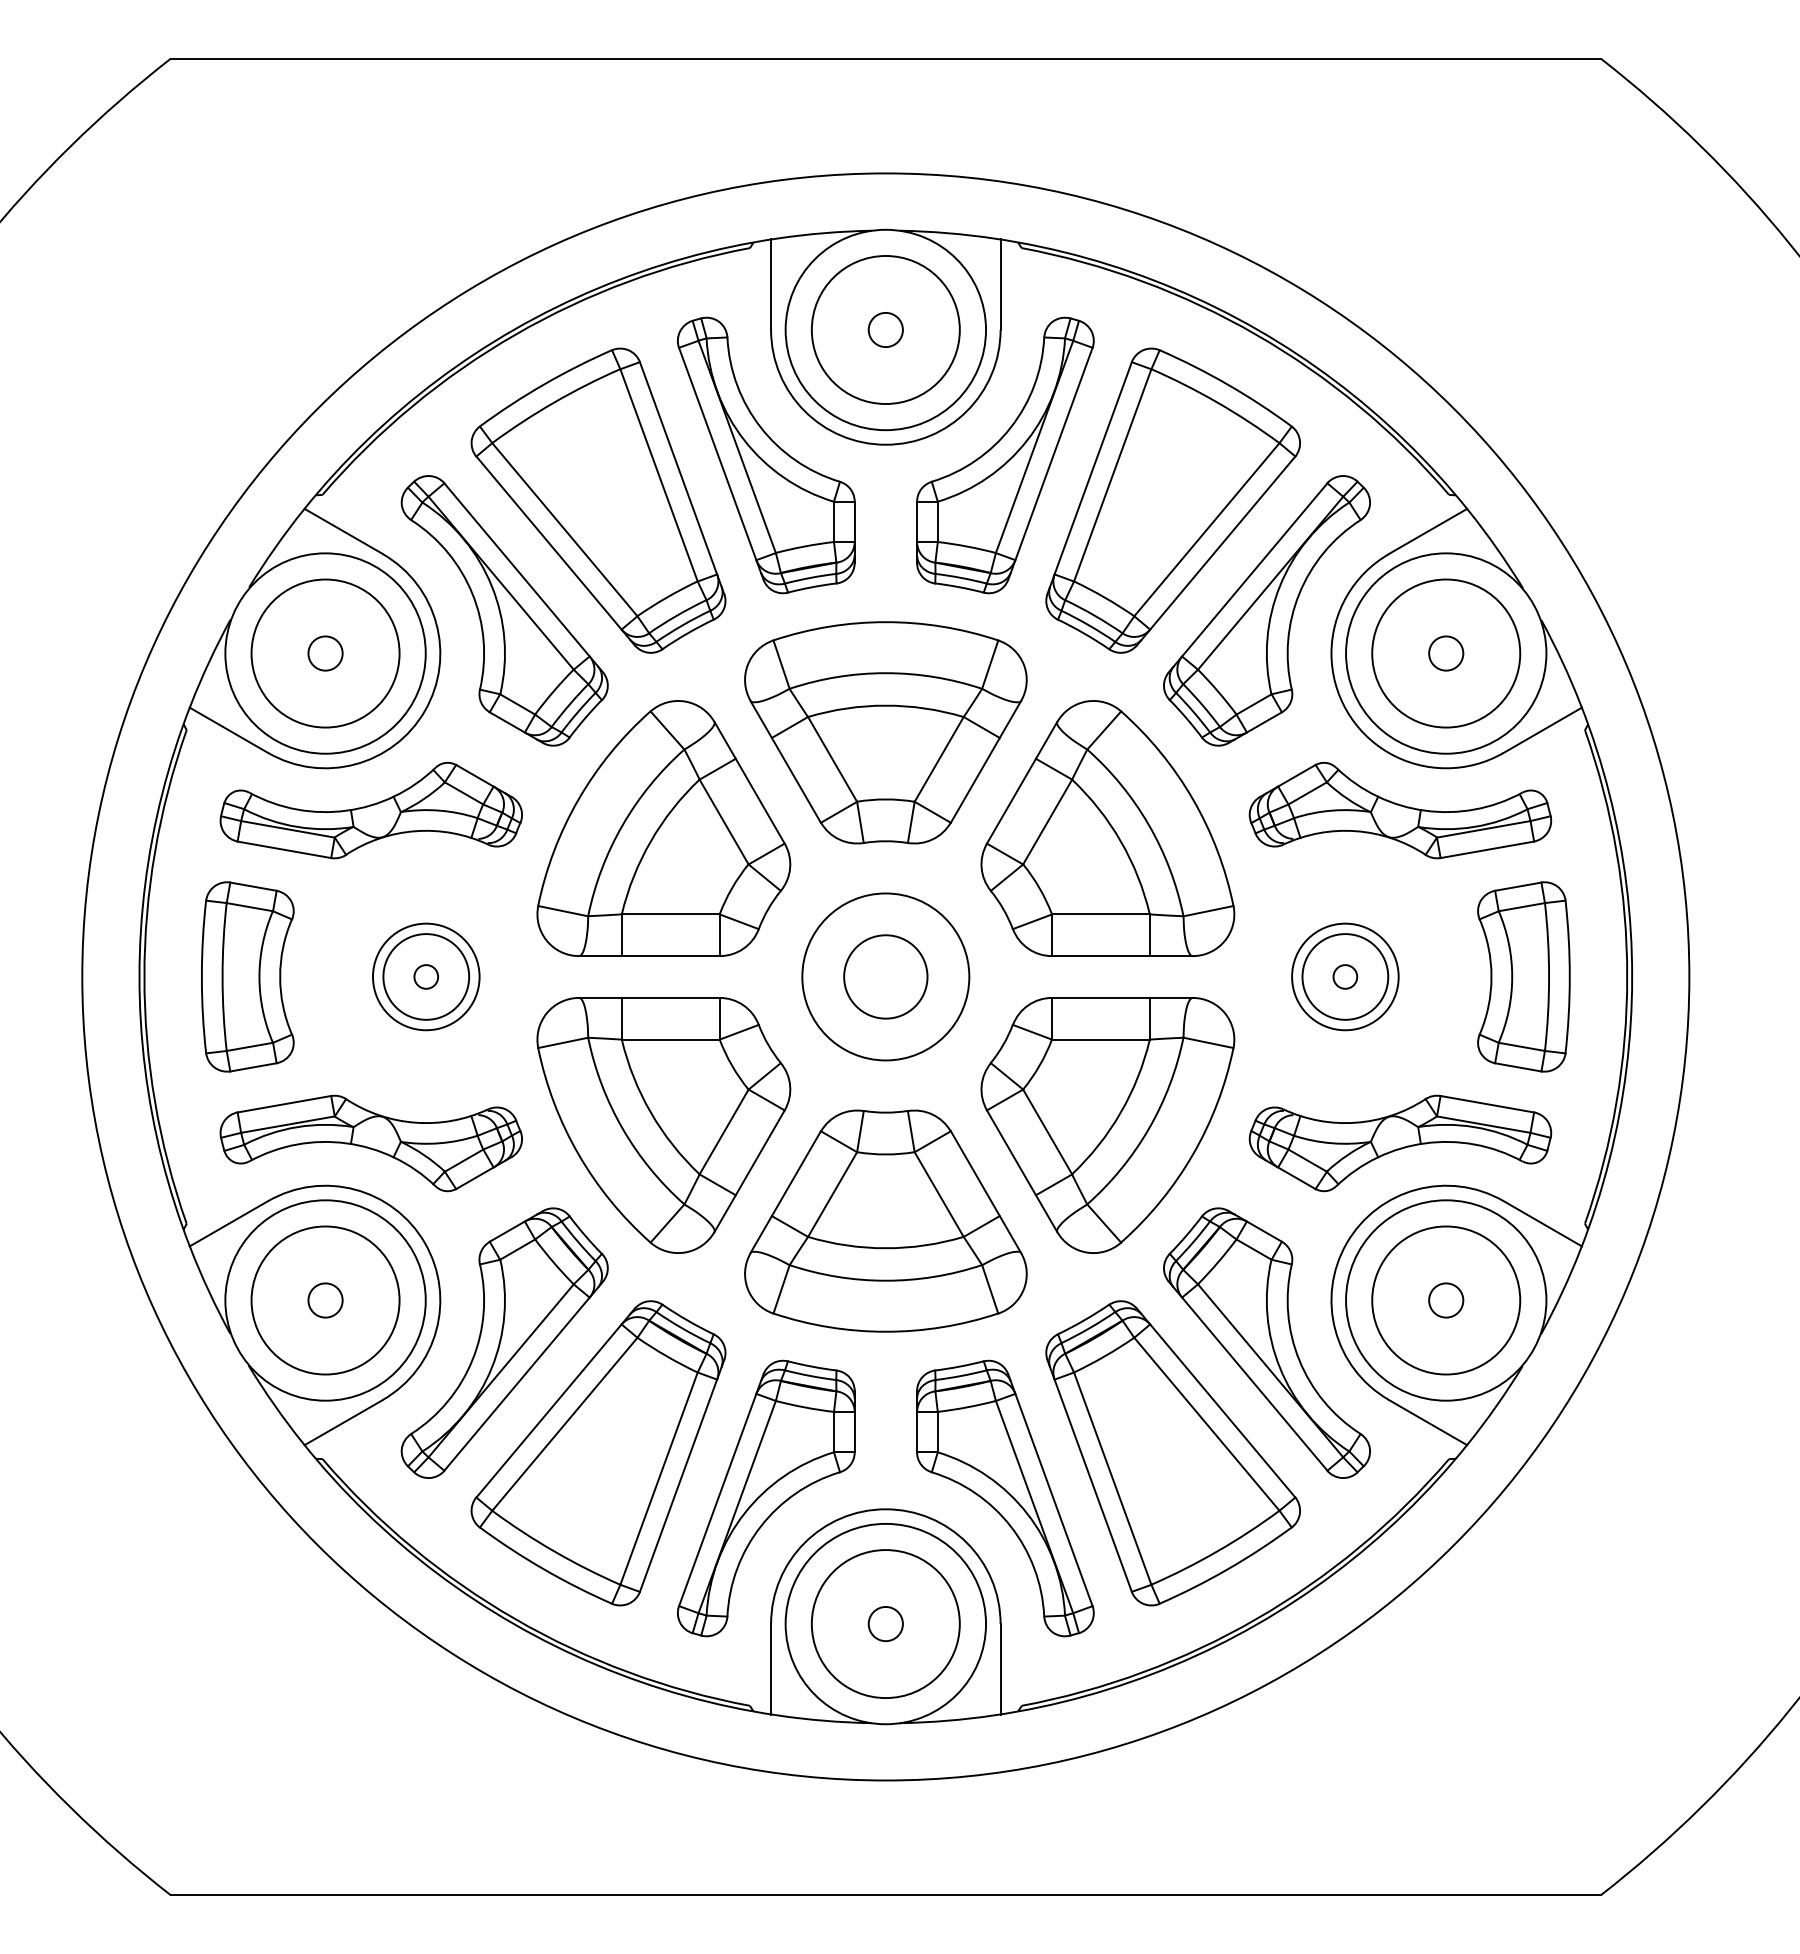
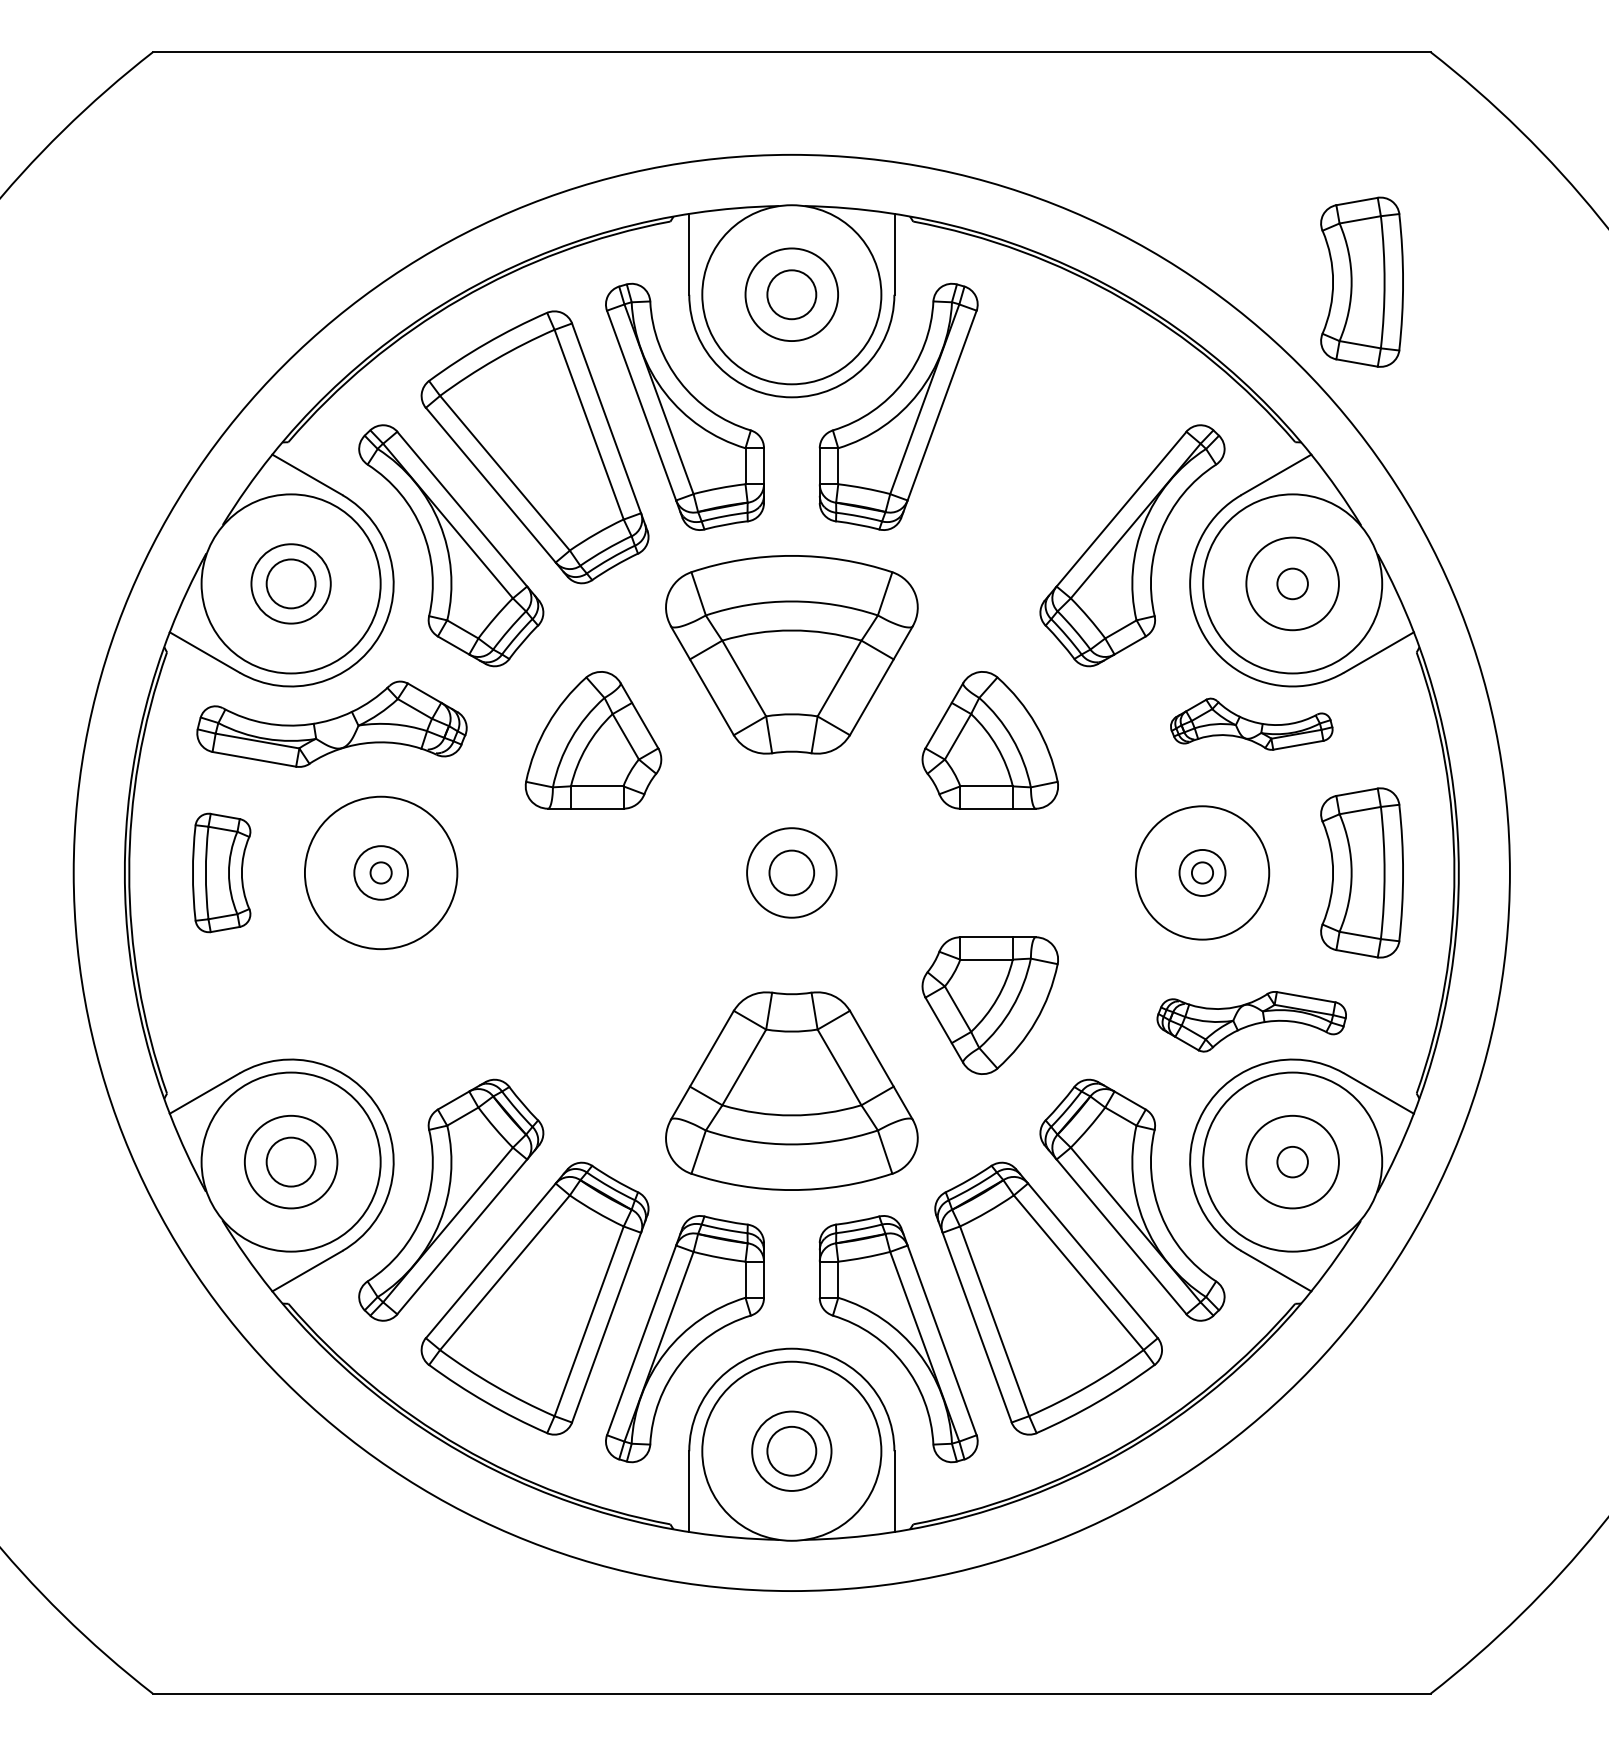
part: (1523, 315) -> (1361, 281), added
circle: (885, 329) -> (791, 294), size x1.6
circle: (885, 330) -> (791, 295), size x0.7
part: (1172, 500) -> (1048, 447), removed
circle: (325, 653) -> (291, 583), size x0.6
circle: (325, 653) -> (291, 583), size x1.6
circle: (1446, 653) -> (1292, 583), size x0.7
part: (1400, 810) -> (1251, 724), size x0.6
part: (663, 828) -> (593, 740), size x0.6
part: (1107, 828) -> (989, 740), size x0.6
part: (247, 976) -> (221, 872), size x0.7
circle: (425, 976) -> (380, 872), size x1.6
circle: (426, 976) -> (381, 872), size x0.7
circle: (885, 976) -> (791, 872), size x0.6
circle: (885, 976) -> (791, 872), size x0.6
circle: (1345, 976) -> (1202, 872), size x0.6
circle: (1345, 976) -> (1202, 872), size x1.4
part: (663, 1125) -> (593, 1005), removed
part: (1107, 1125) -> (989, 1005), size x0.6
part: (370, 1143) -> (331, 1021), removed
part: (1400, 1143) -> (1251, 1021), size x0.7
circle: (325, 1300) -> (291, 1162), size x0.7
circle: (325, 1300) -> (291, 1162), size x1.6
circle: (1446, 1300) -> (1292, 1162), size x0.7
circle: (885, 1623) -> (791, 1450), size x1.6
circle: (885, 1624) -> (791, 1451), size x0.6

